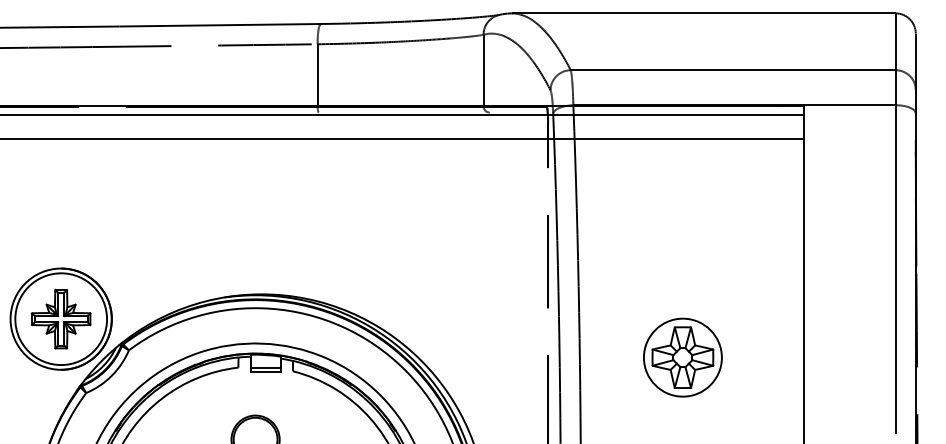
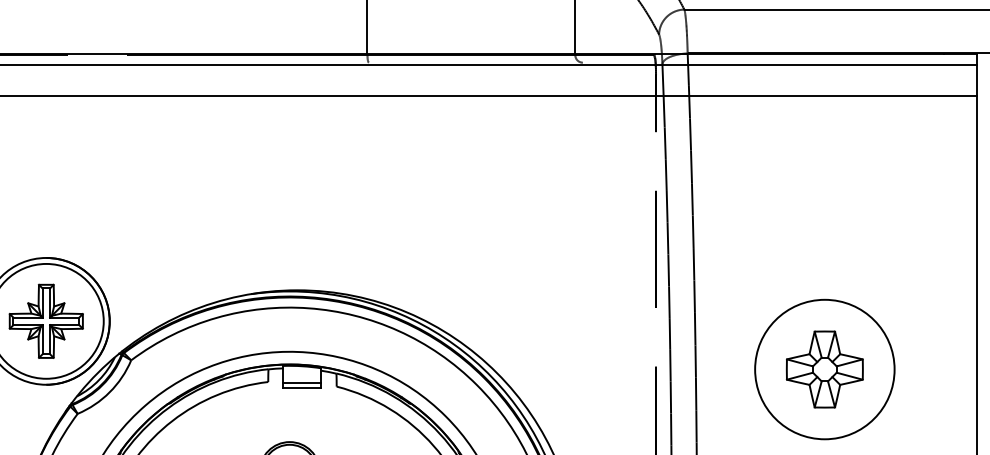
circle: (682, 357) -> (824, 369), size x1.43

